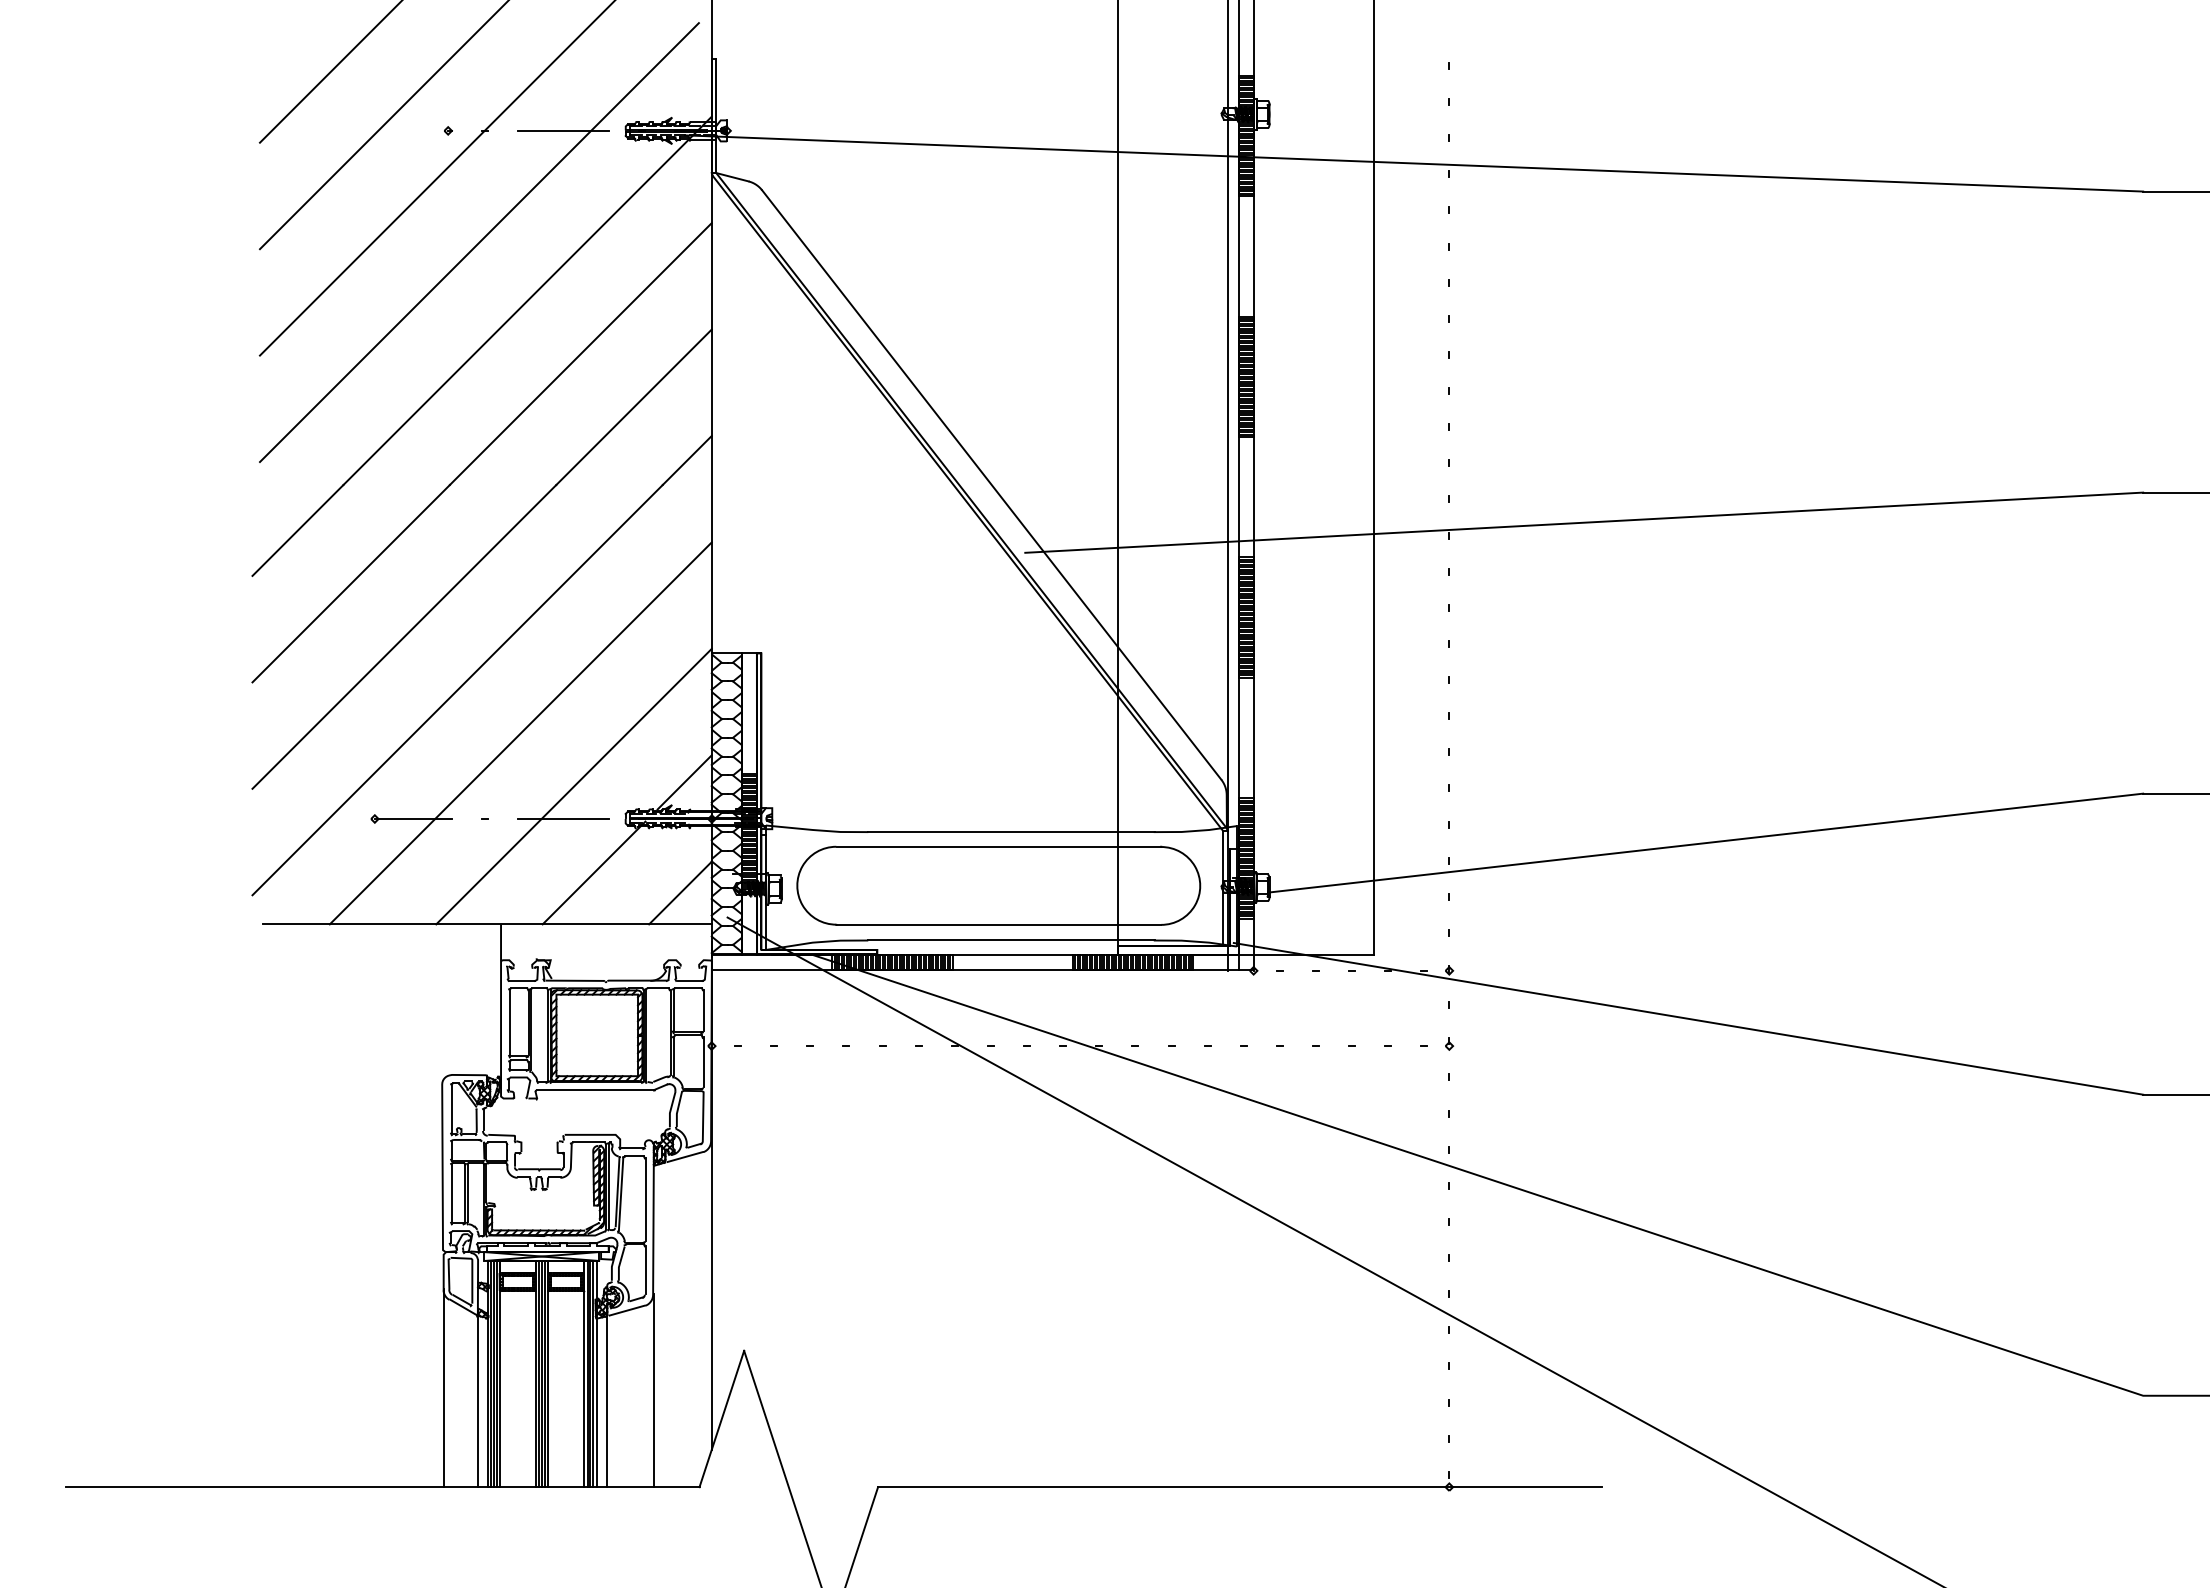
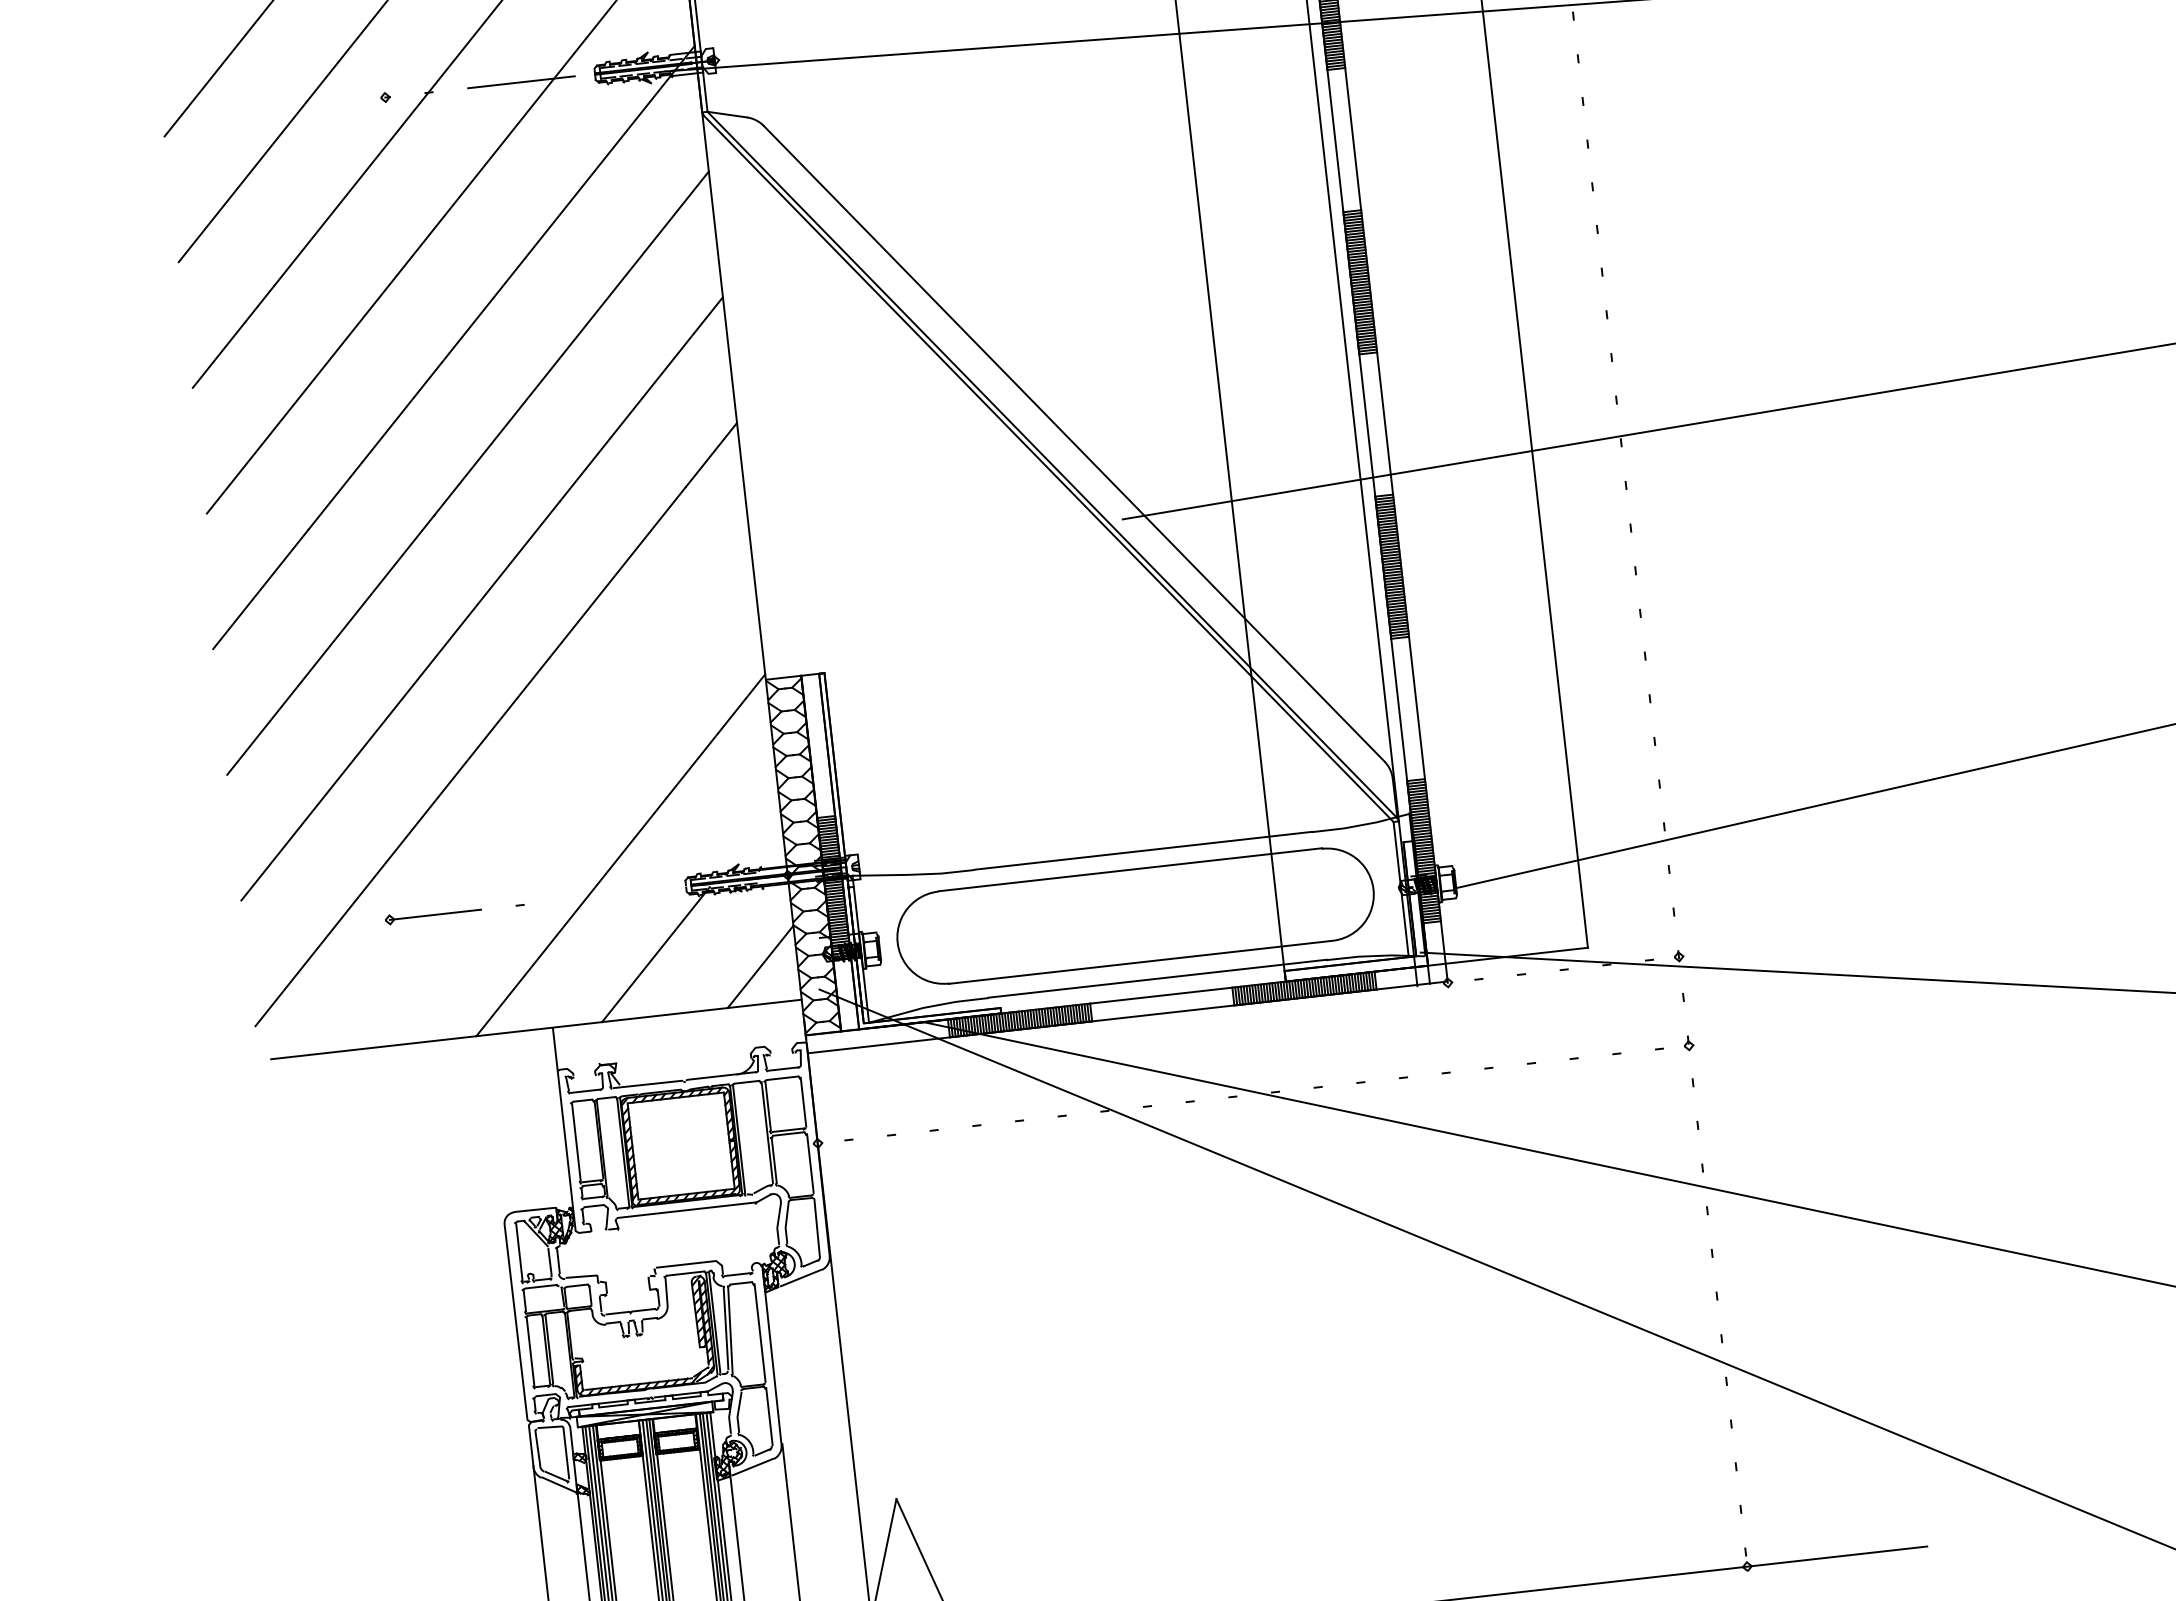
line: (520, 733) -> (550, 799), removed
line: (684, 782) -> (750, 835), removed
line: (563, 819) -> (612, 895), removed

